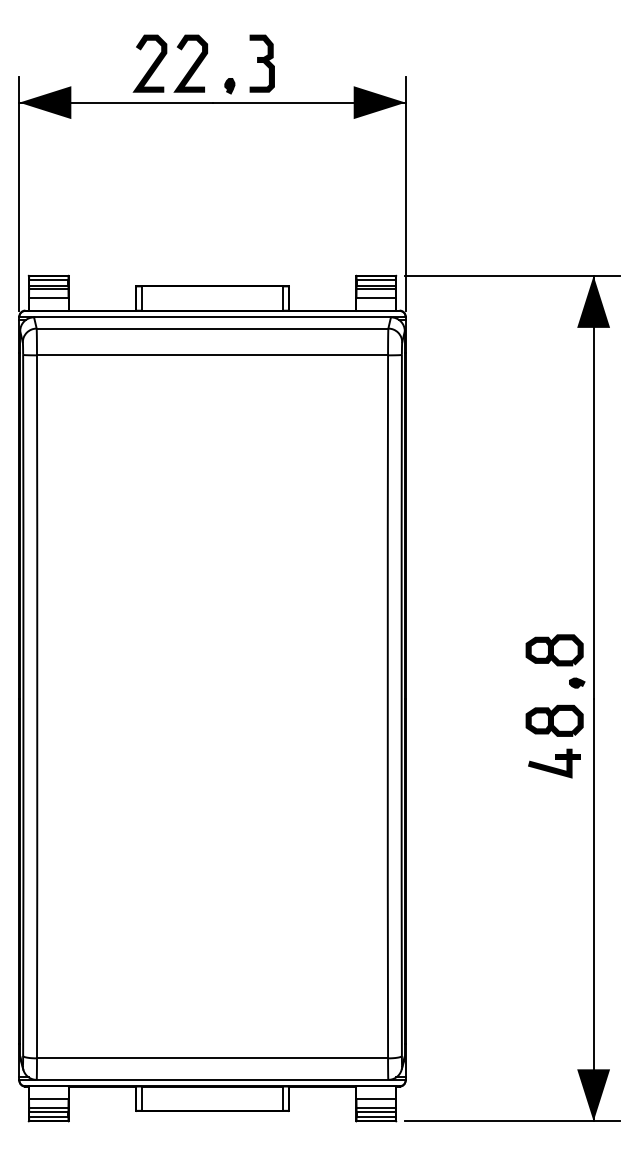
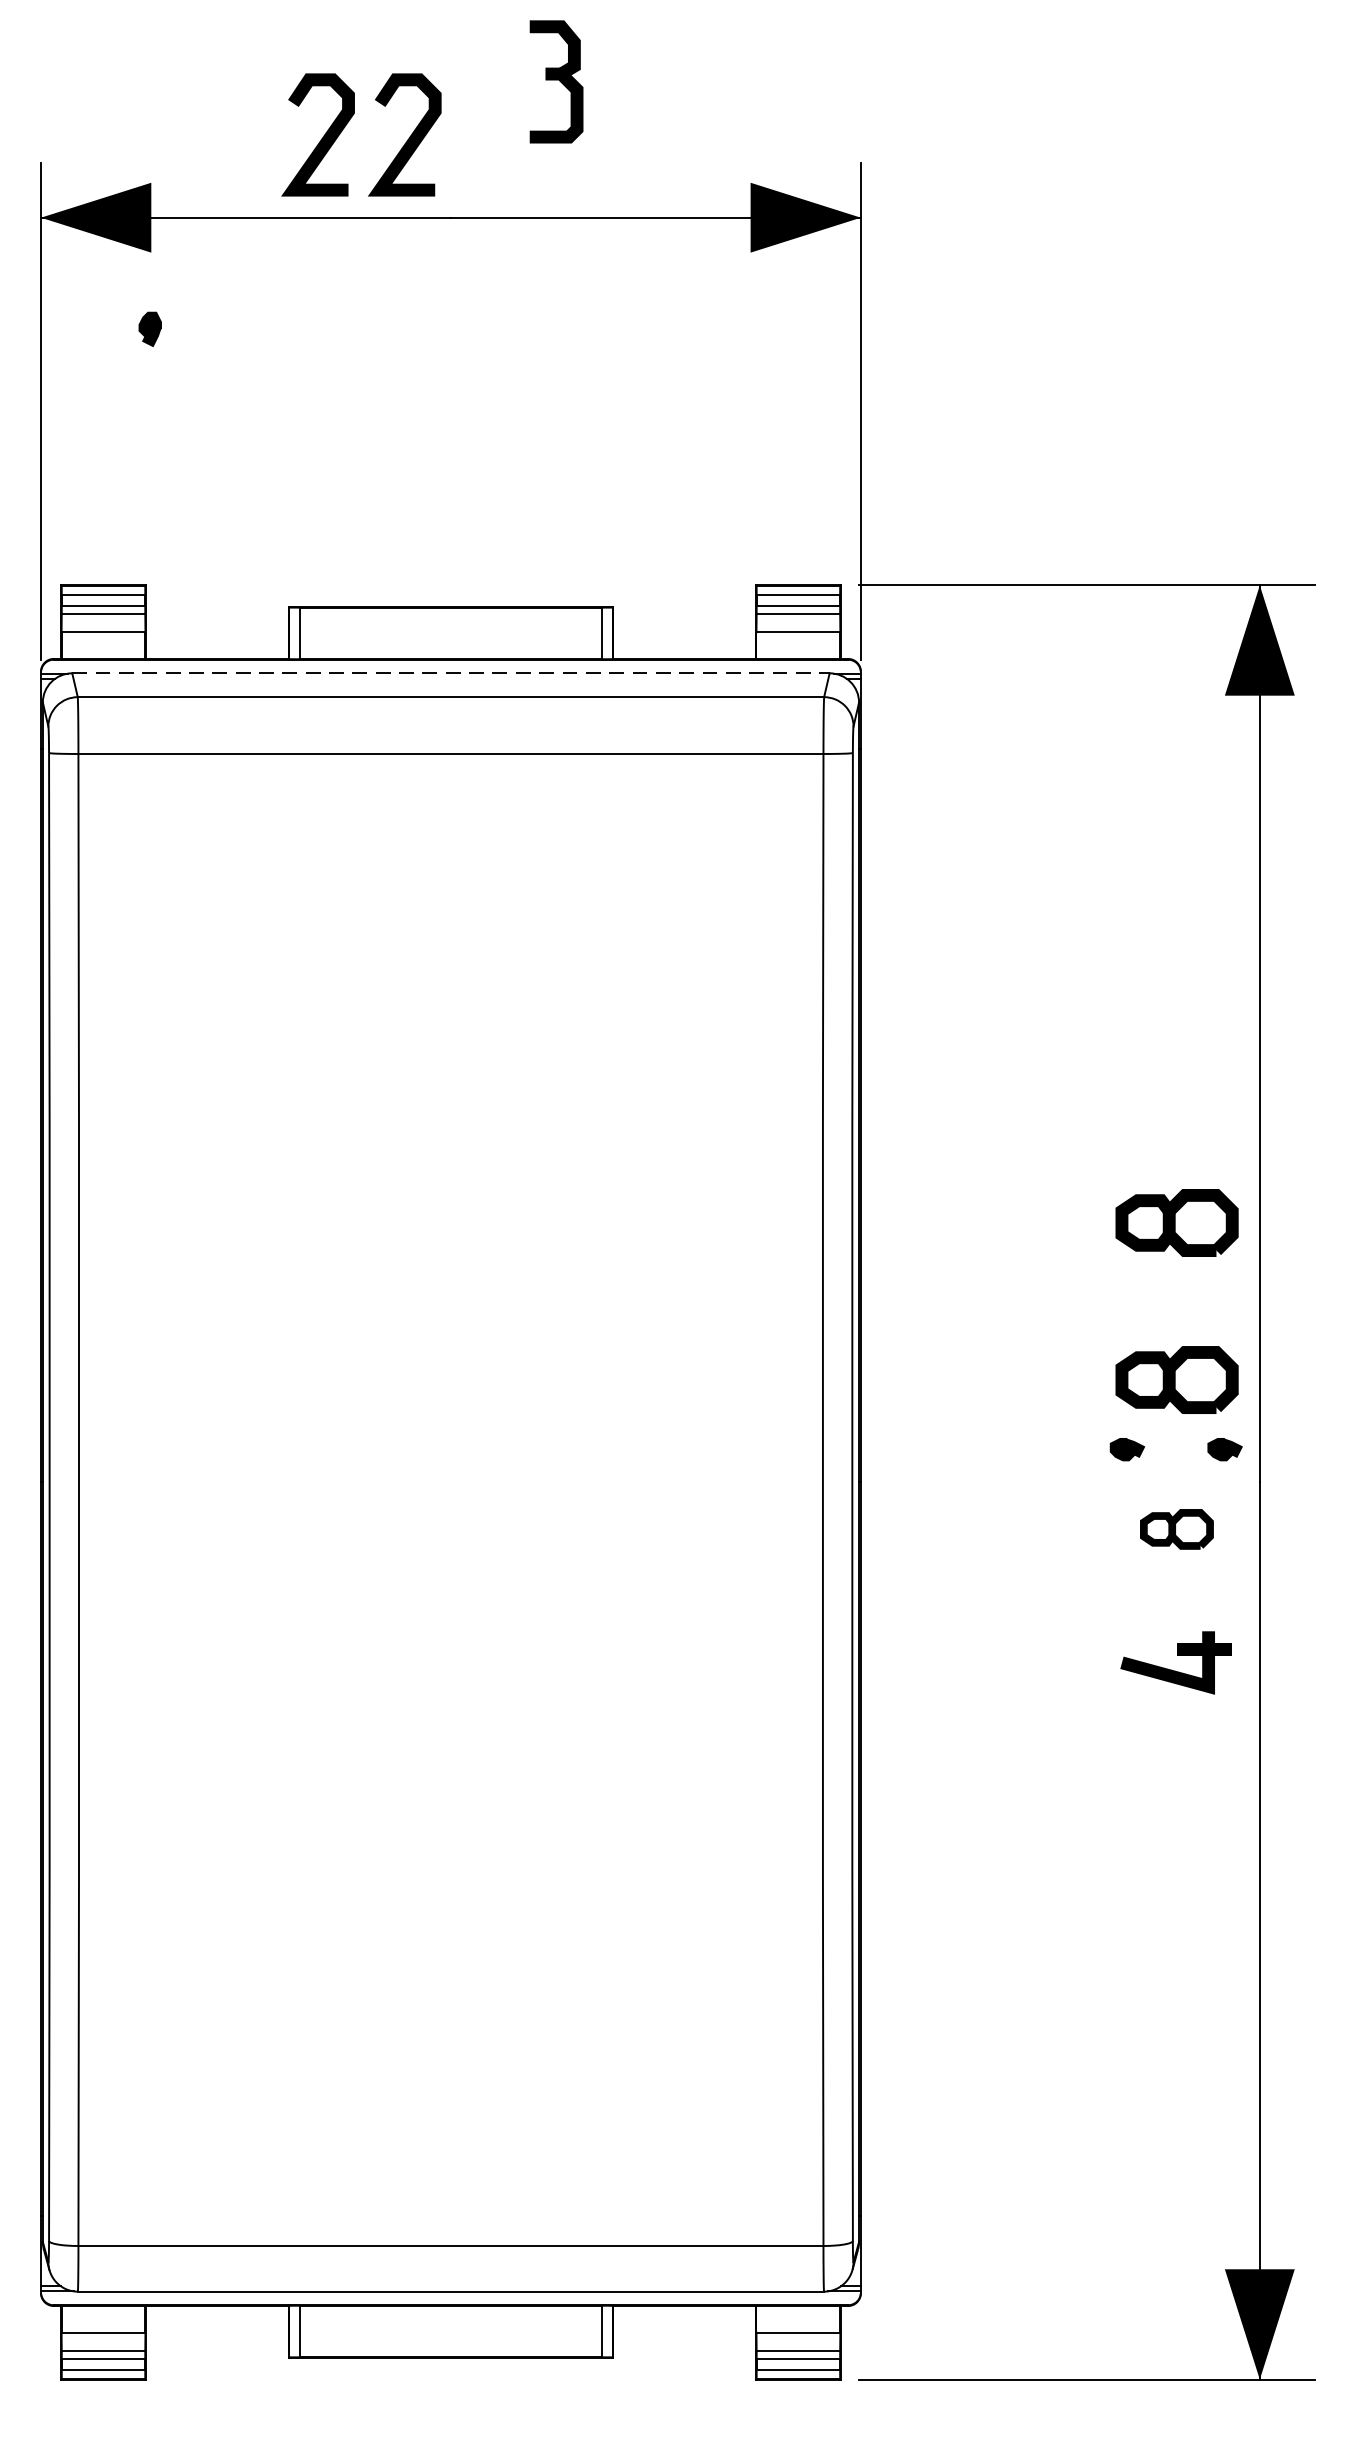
part: (261, 63) -> (554, 81), moved
part: (229, 86) -> (149, 329), moved
line: (213, 317) -> (453, 673), solid -> dashed
part: (554, 576) -> (1176, 1223), added
part: (531, 682) -> (1127, 1448), added
part: (554, 720) -> (1176, 1528), size x0.6
part: (554, 763) -> (1176, 1662), moved

